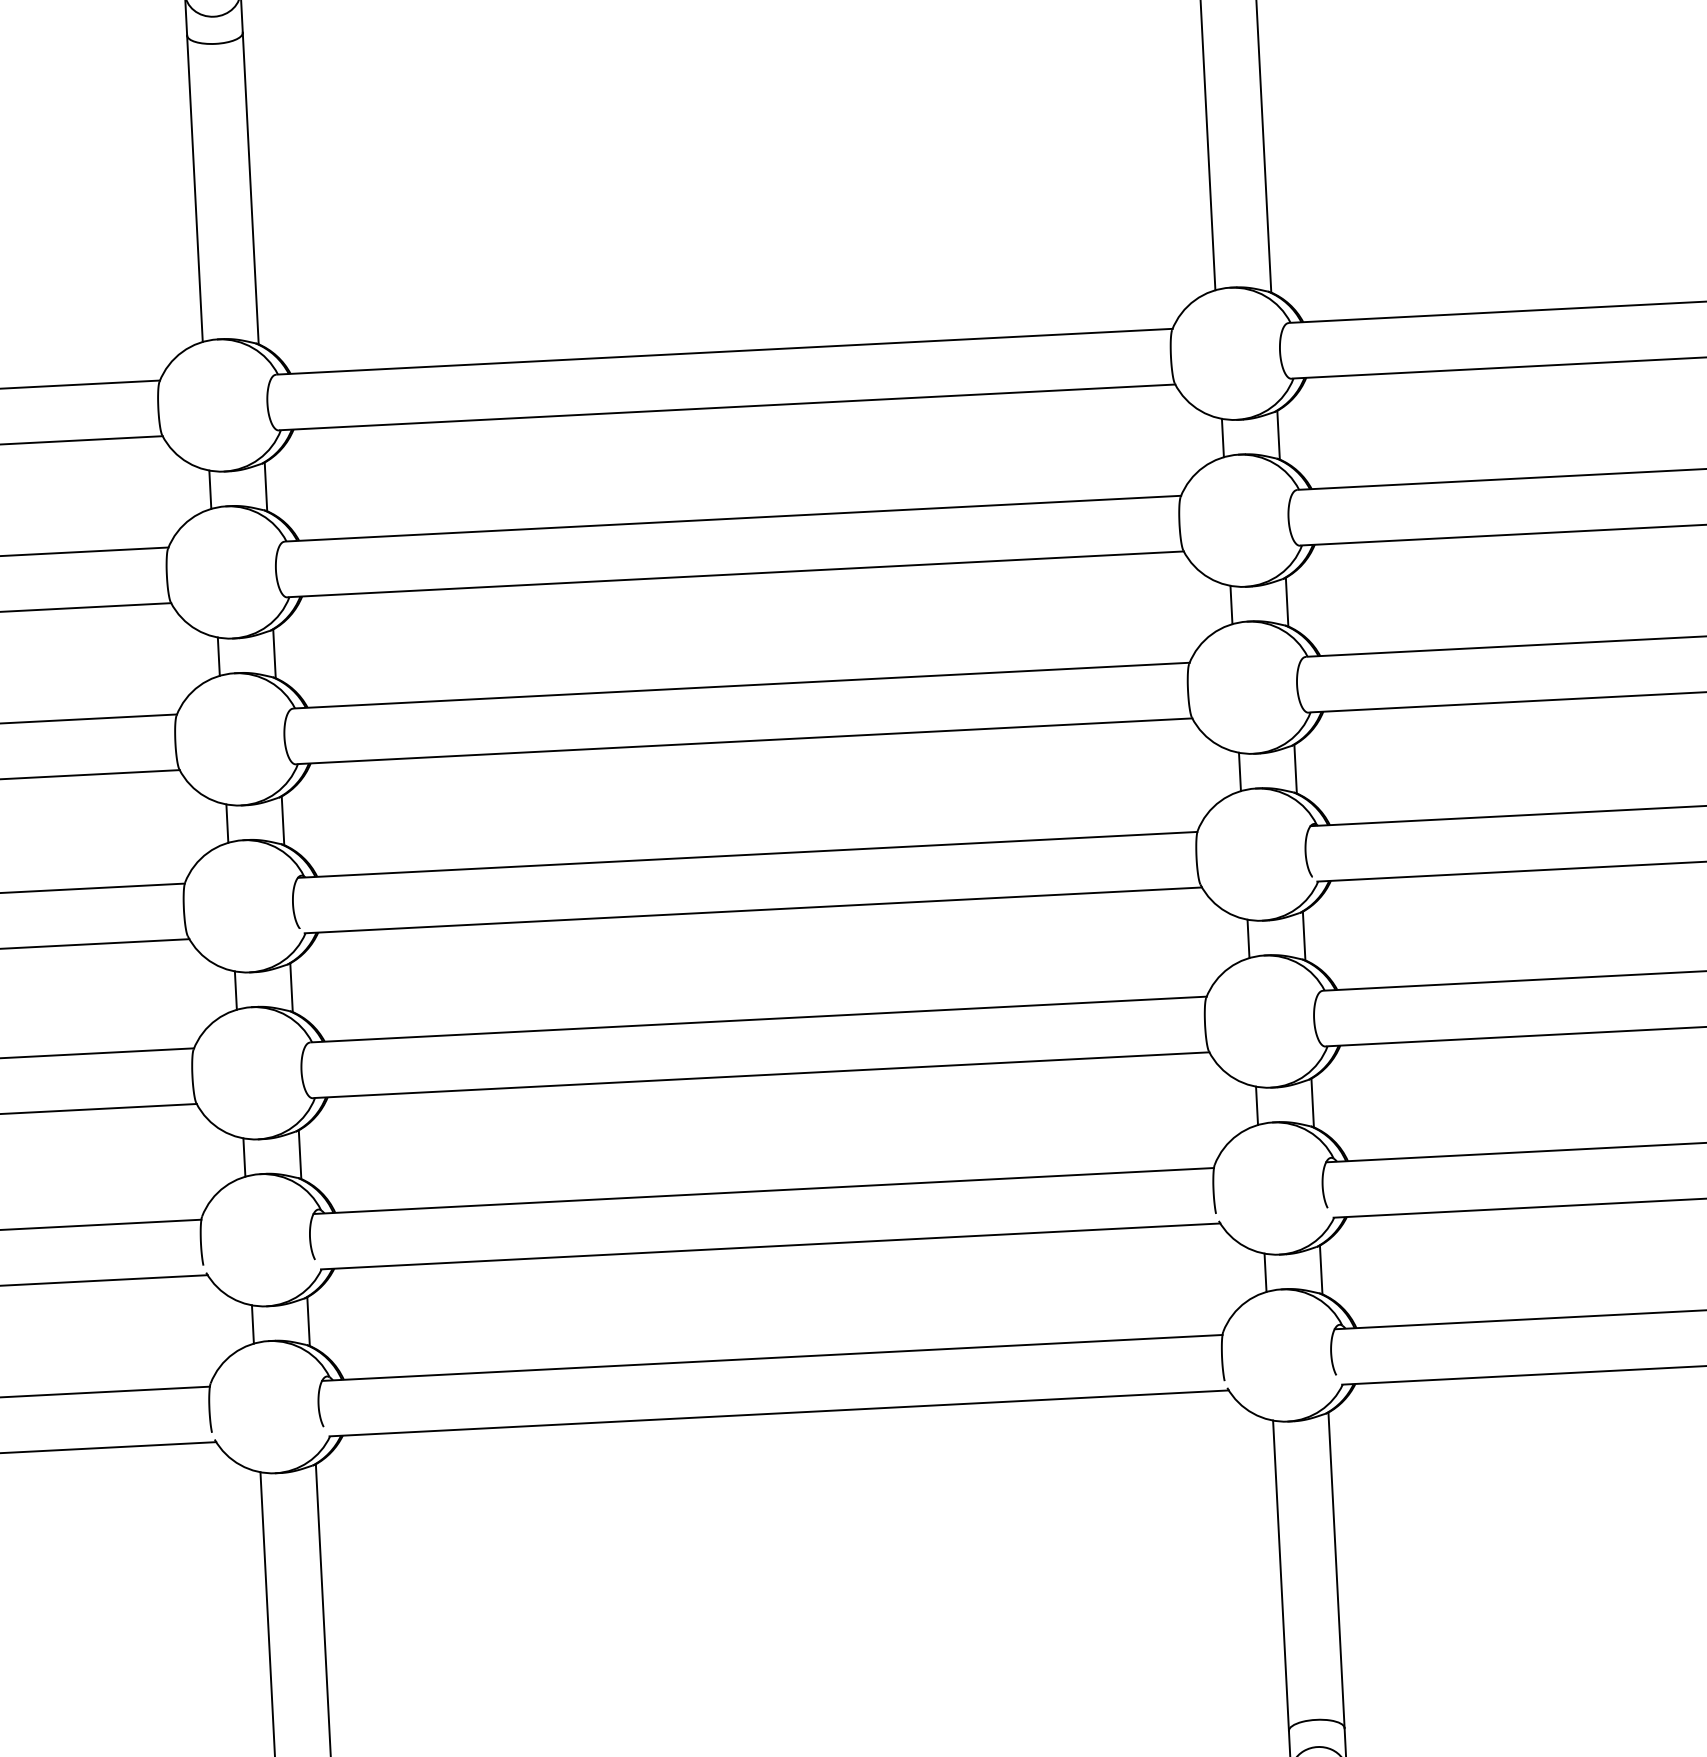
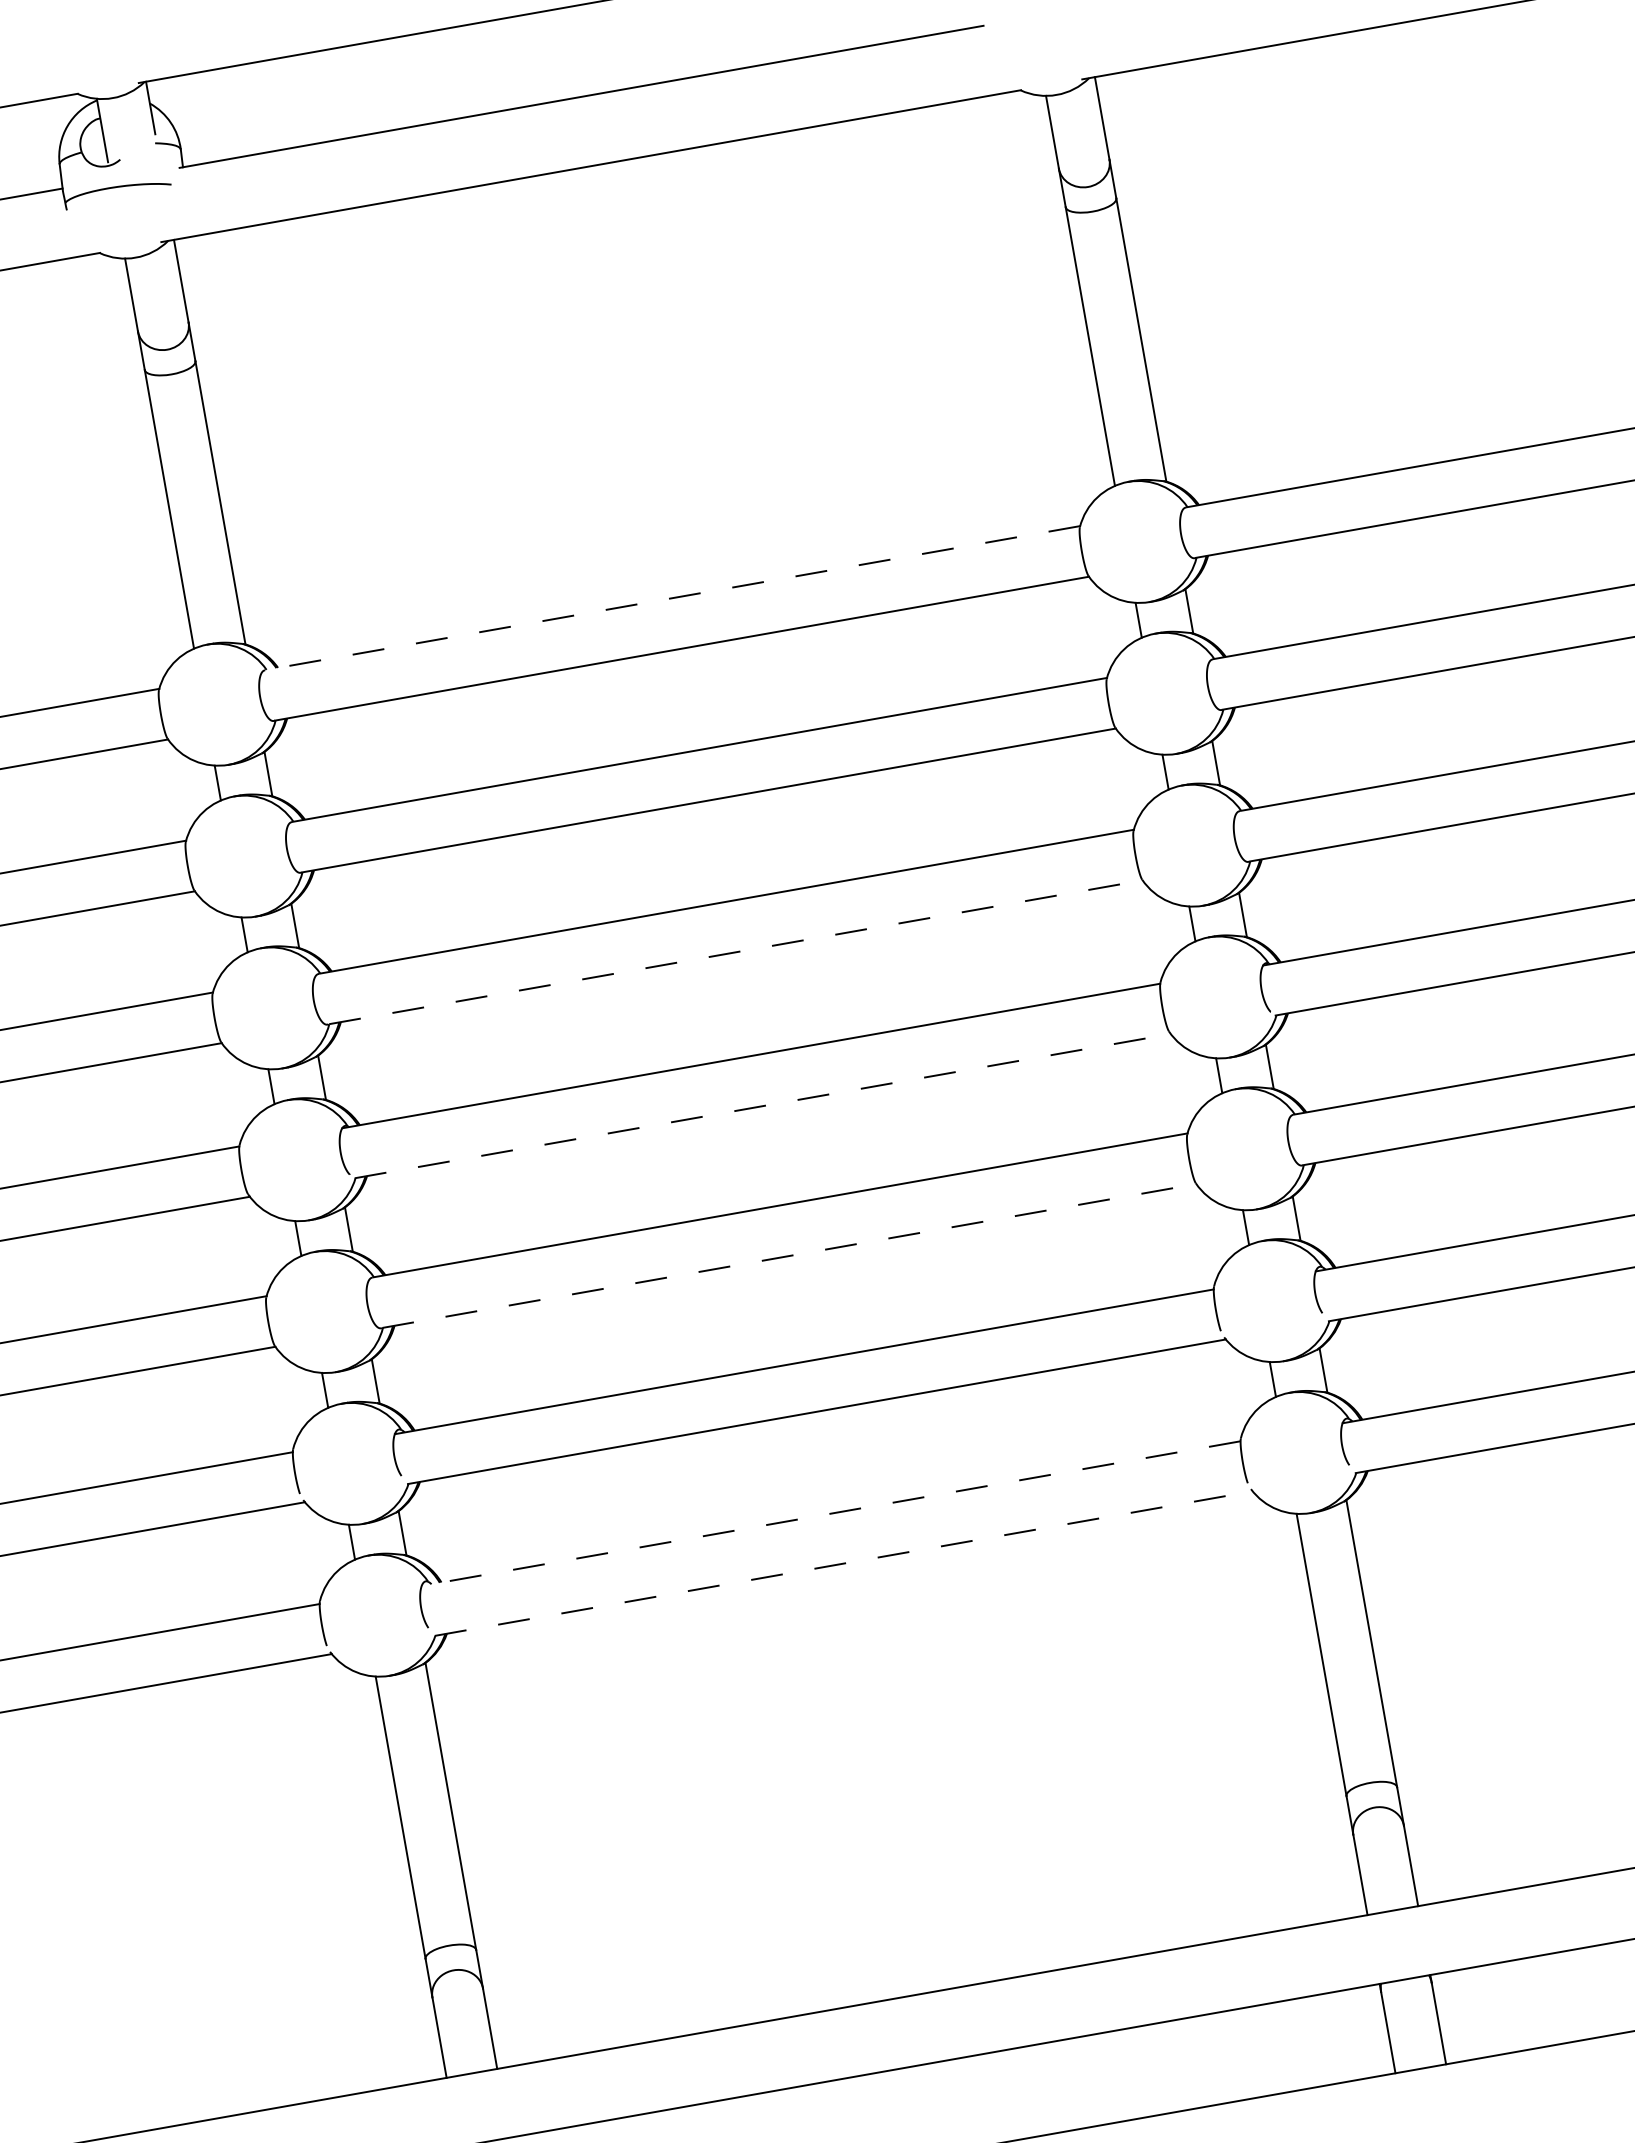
line: (724, 352) -> (672, 598), solid -> dashed
line: (745, 741) -> (736, 952), solid -> dashed
line: (754, 910) -> (763, 1106), solid -> dashed
line: (762, 1074) -> (789, 1255), solid -> dashed
line: (772, 1357) -> (831, 1513), solid -> dashed
line: (779, 1413) -> (844, 1563), solid -> dashed

